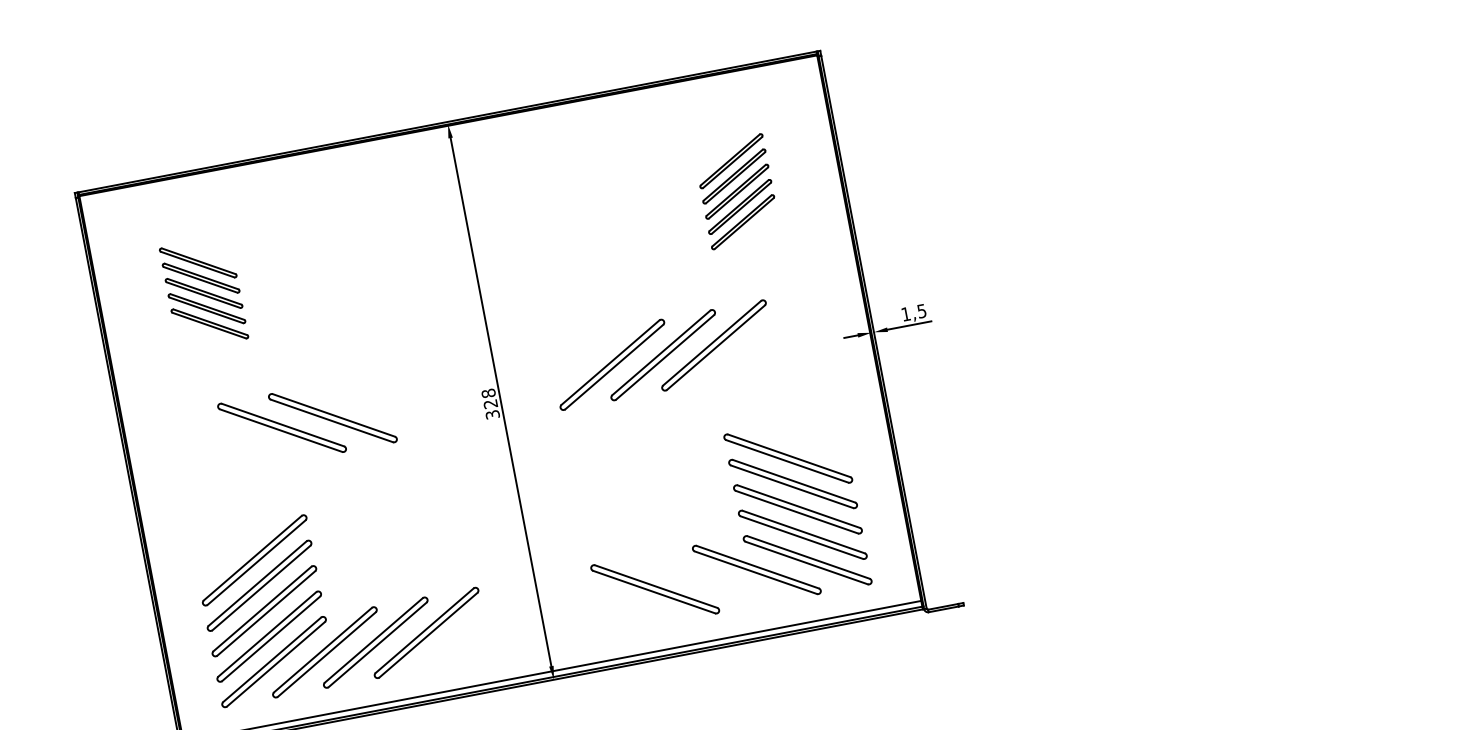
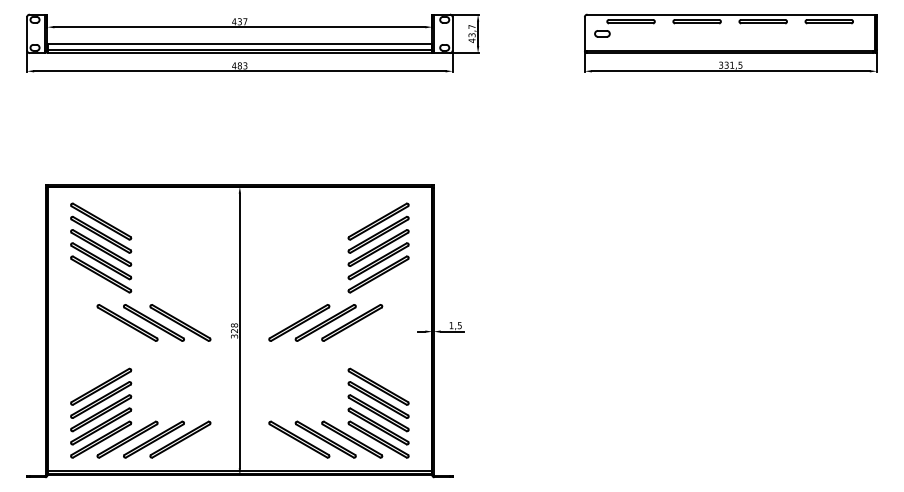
part: (736, 190) -> (378, 247), size x1.67
part: (204, 292) -> (101, 247), size x1.67
part: (383, 407) -> (180, 322), added
part: (705, 579) -> (325, 439), added

